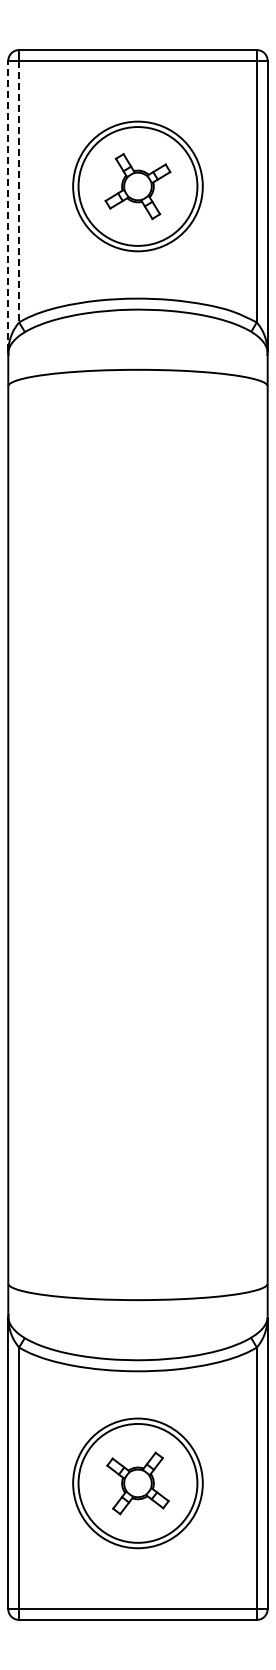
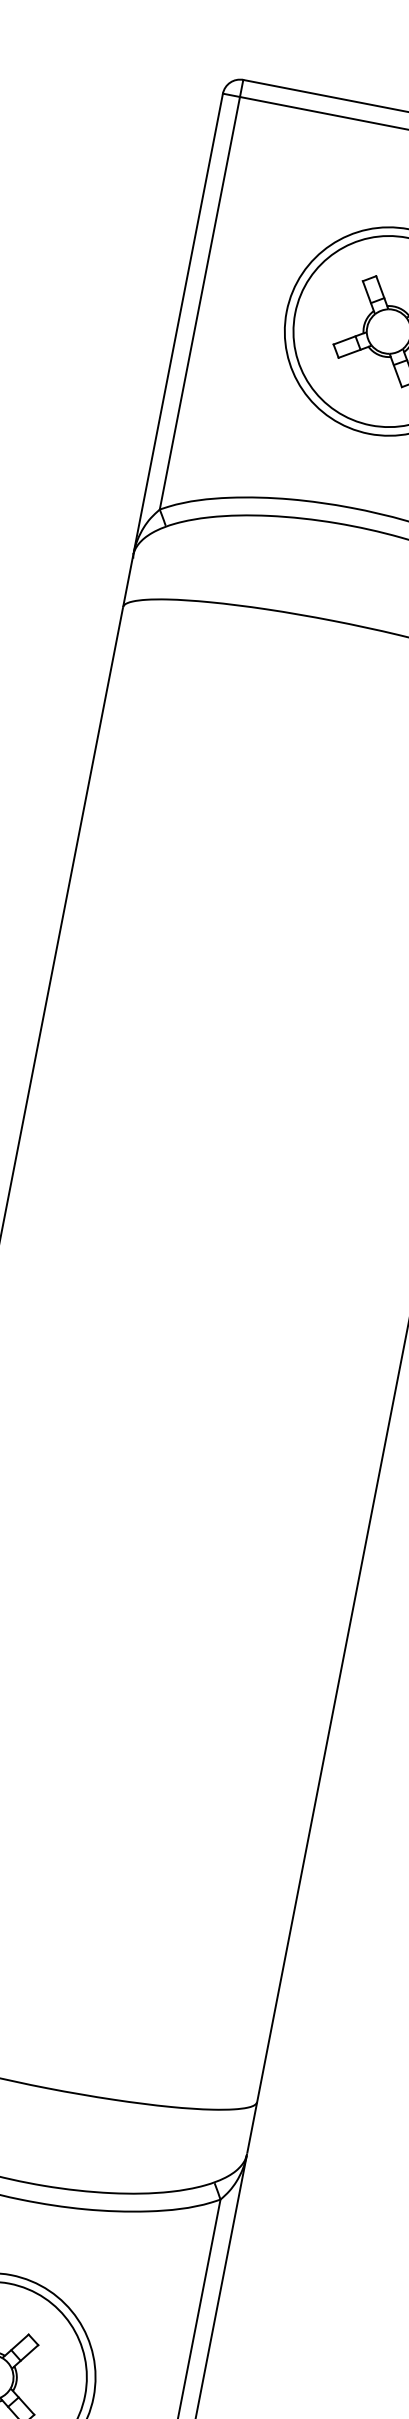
line: (19, 191) -> (200, 303), dashed -> solid
line: (8, 205) -> (178, 321), dashed -> solid

